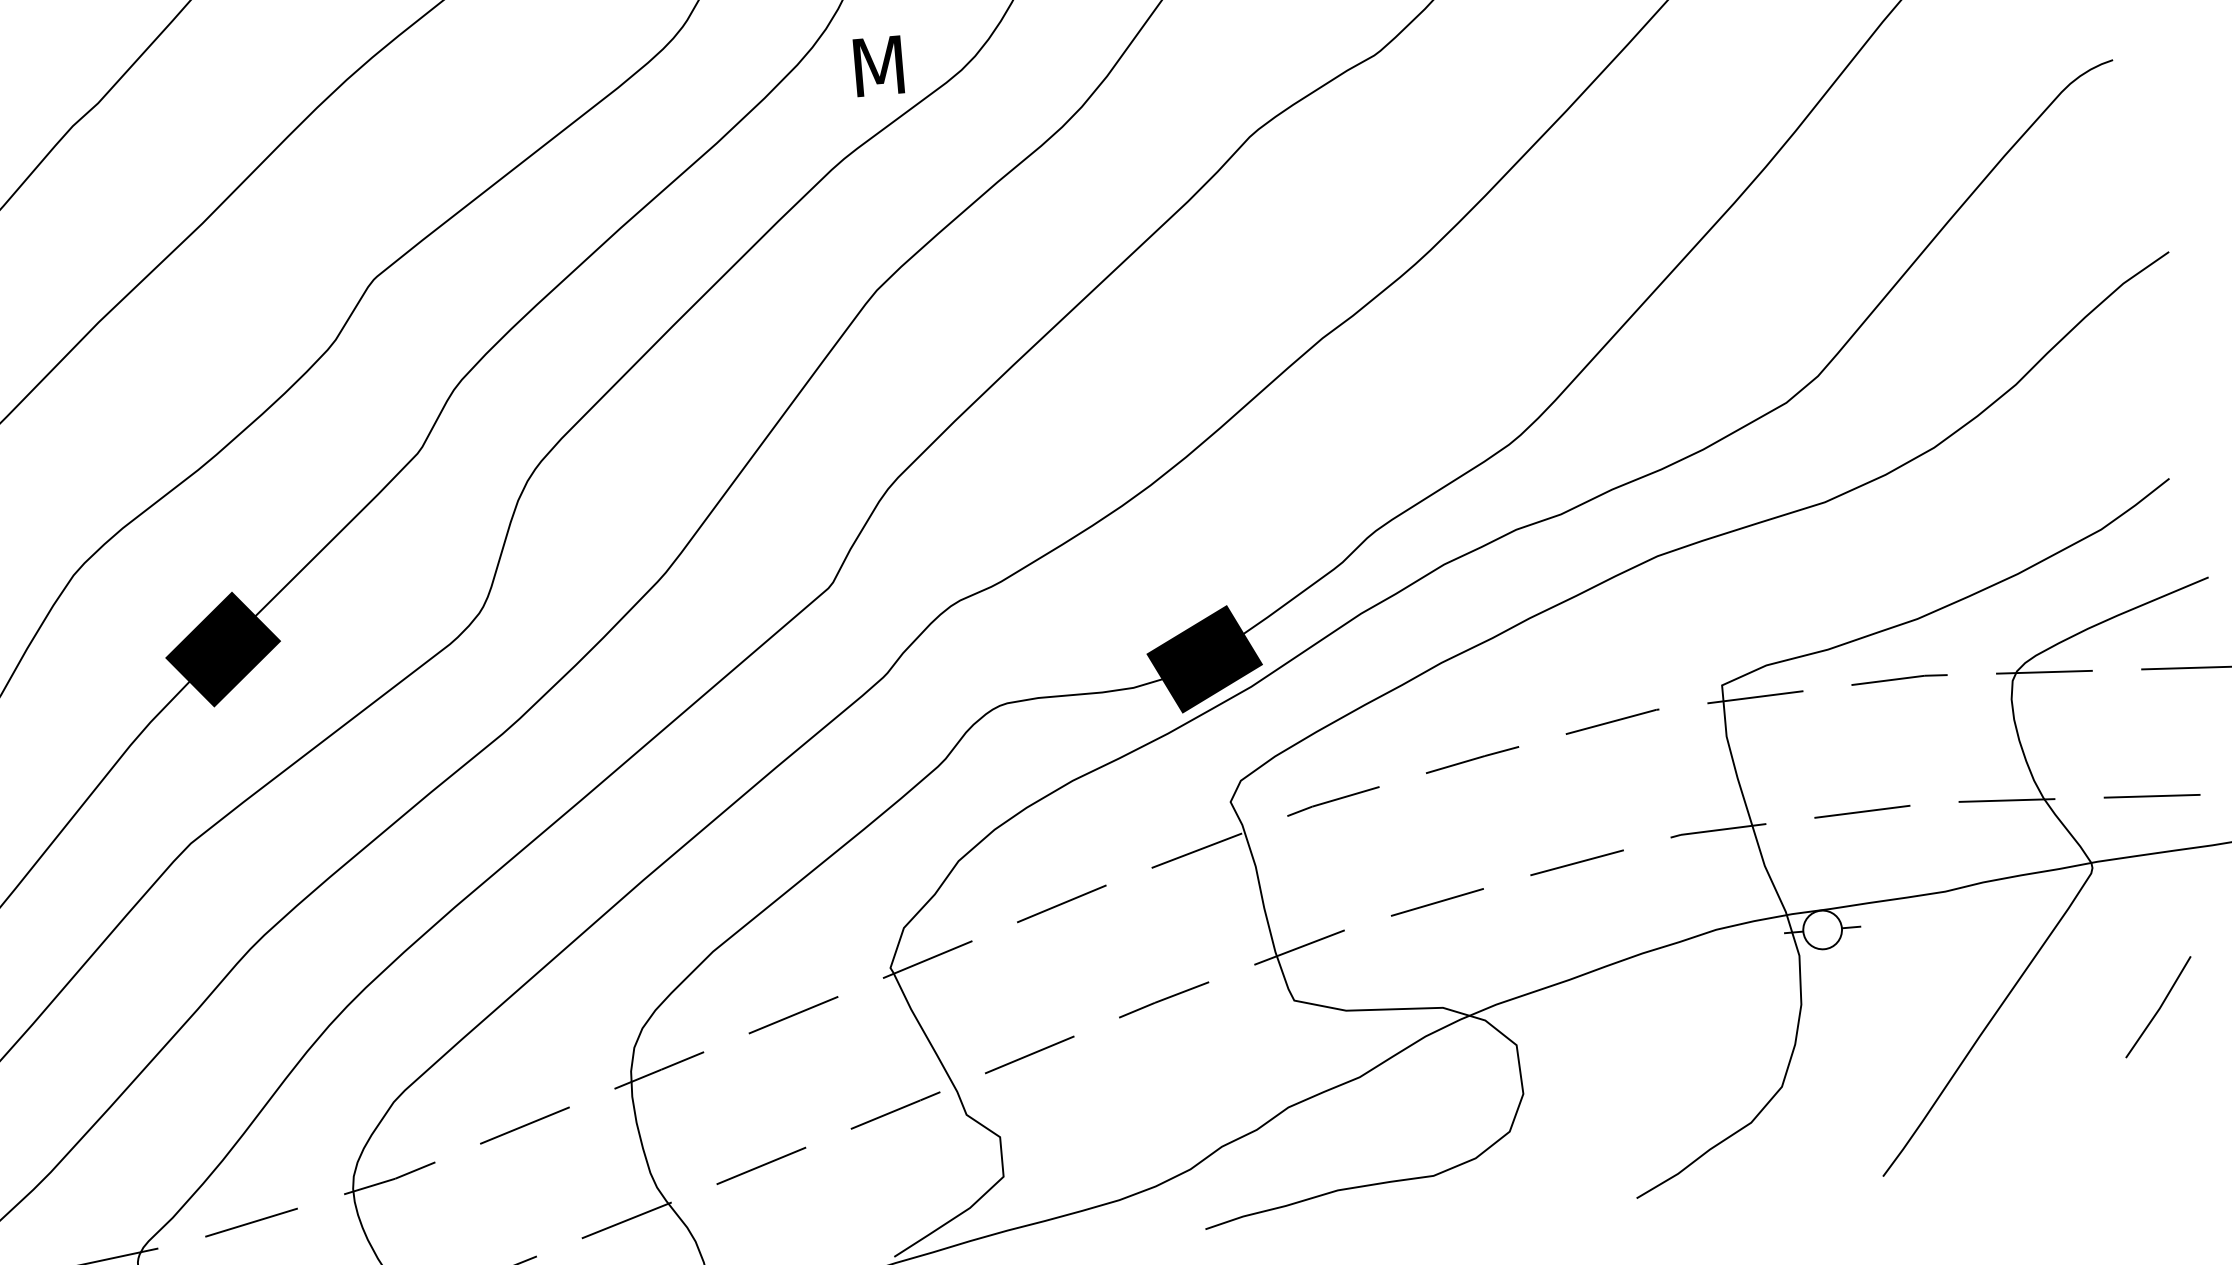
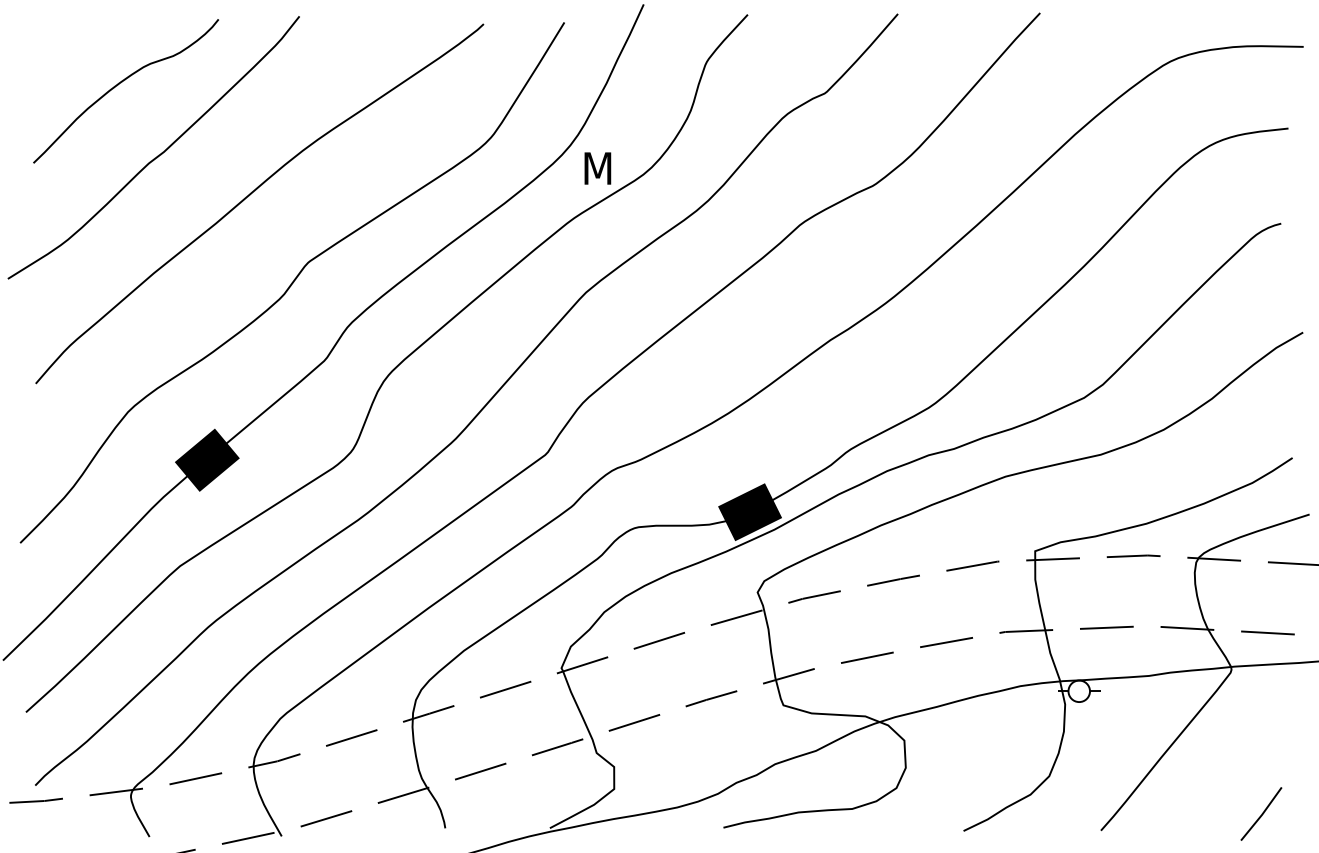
line: (2158, 1006) -> (1261, 813), moved

